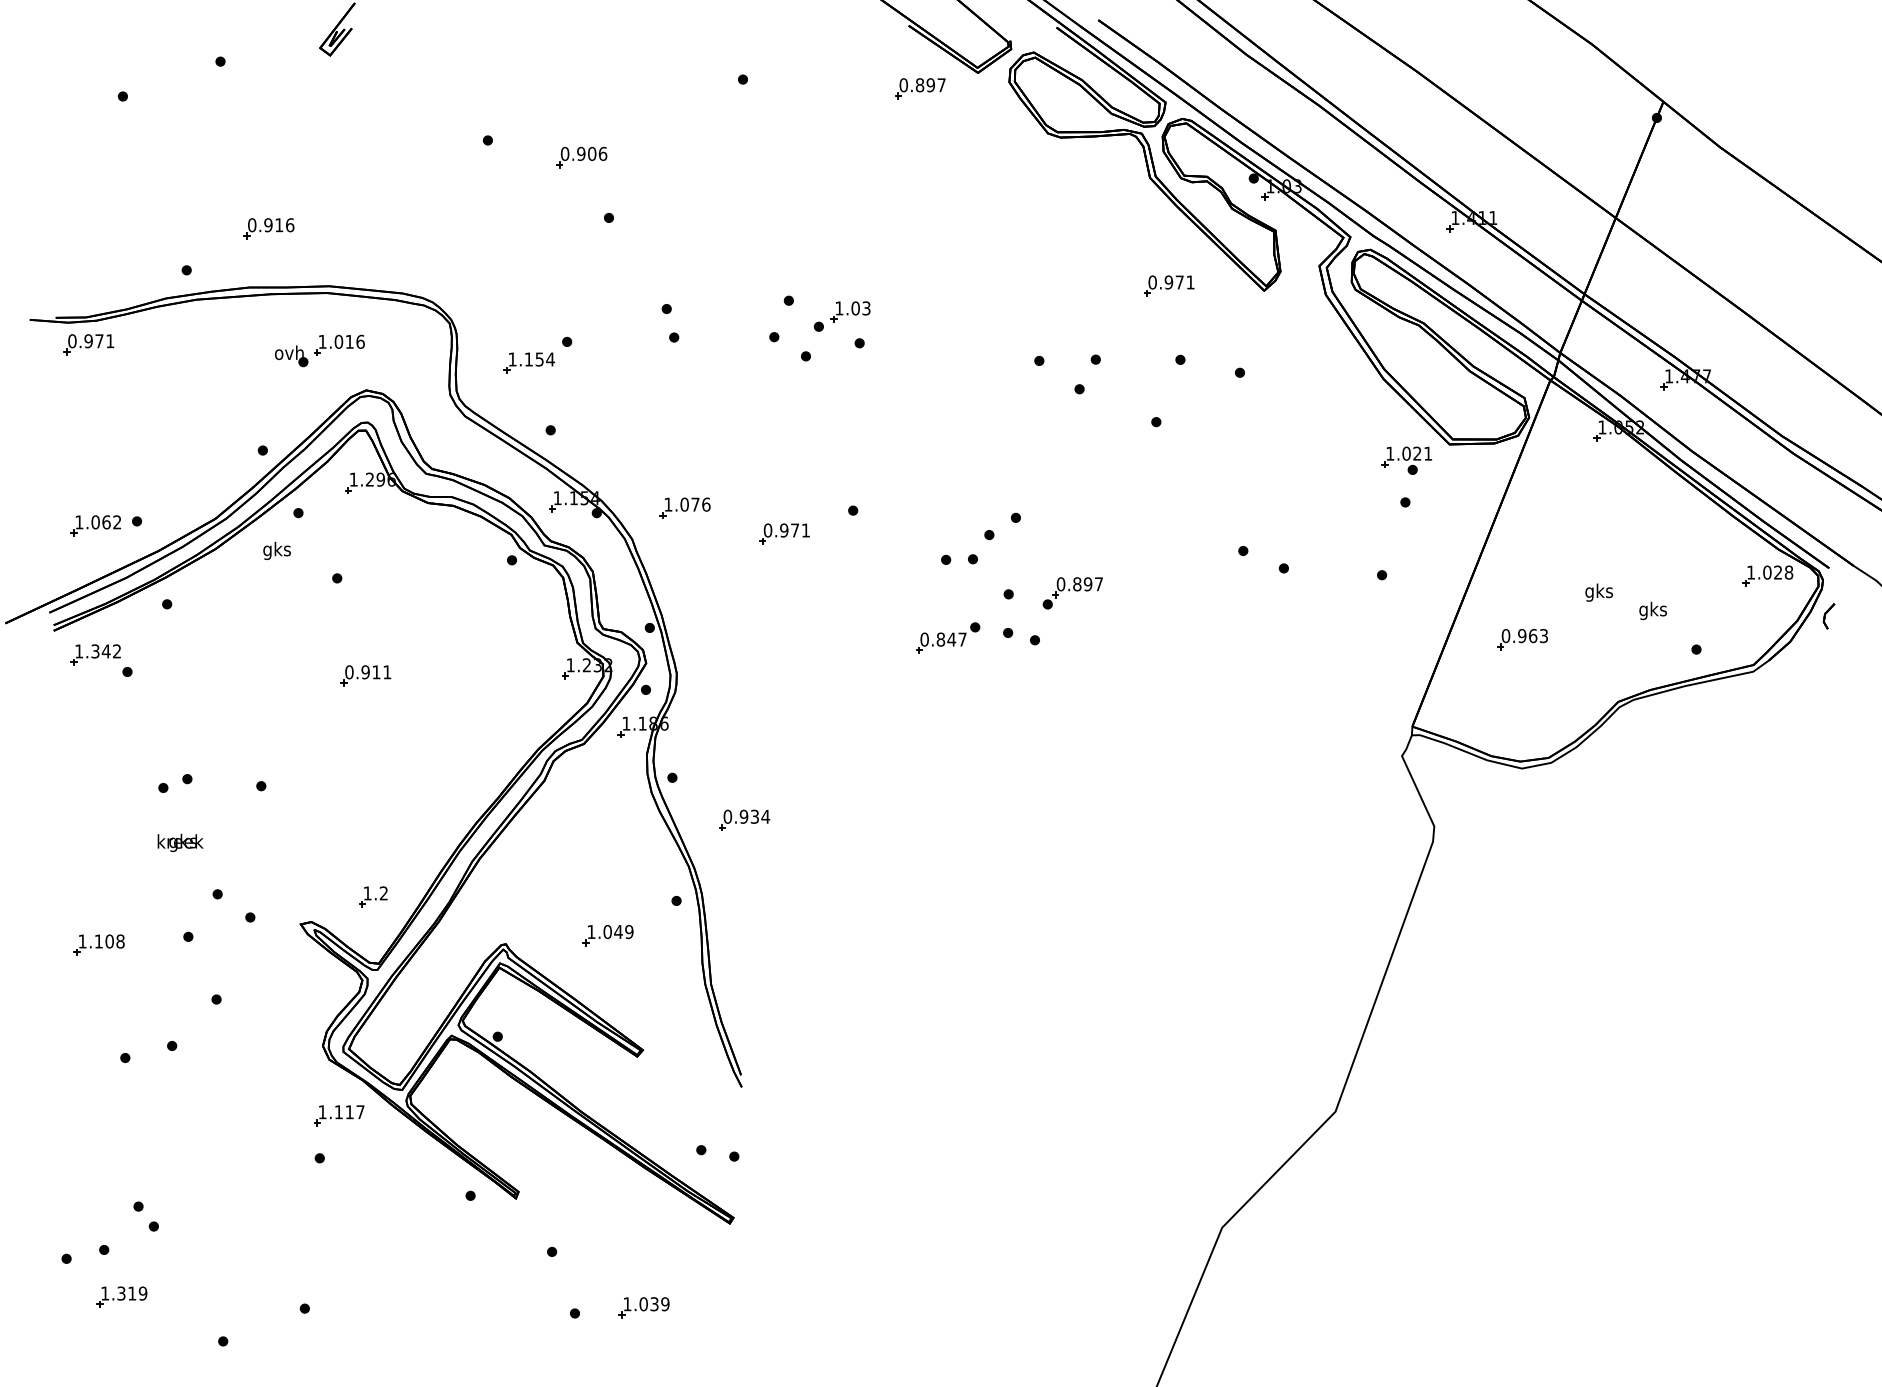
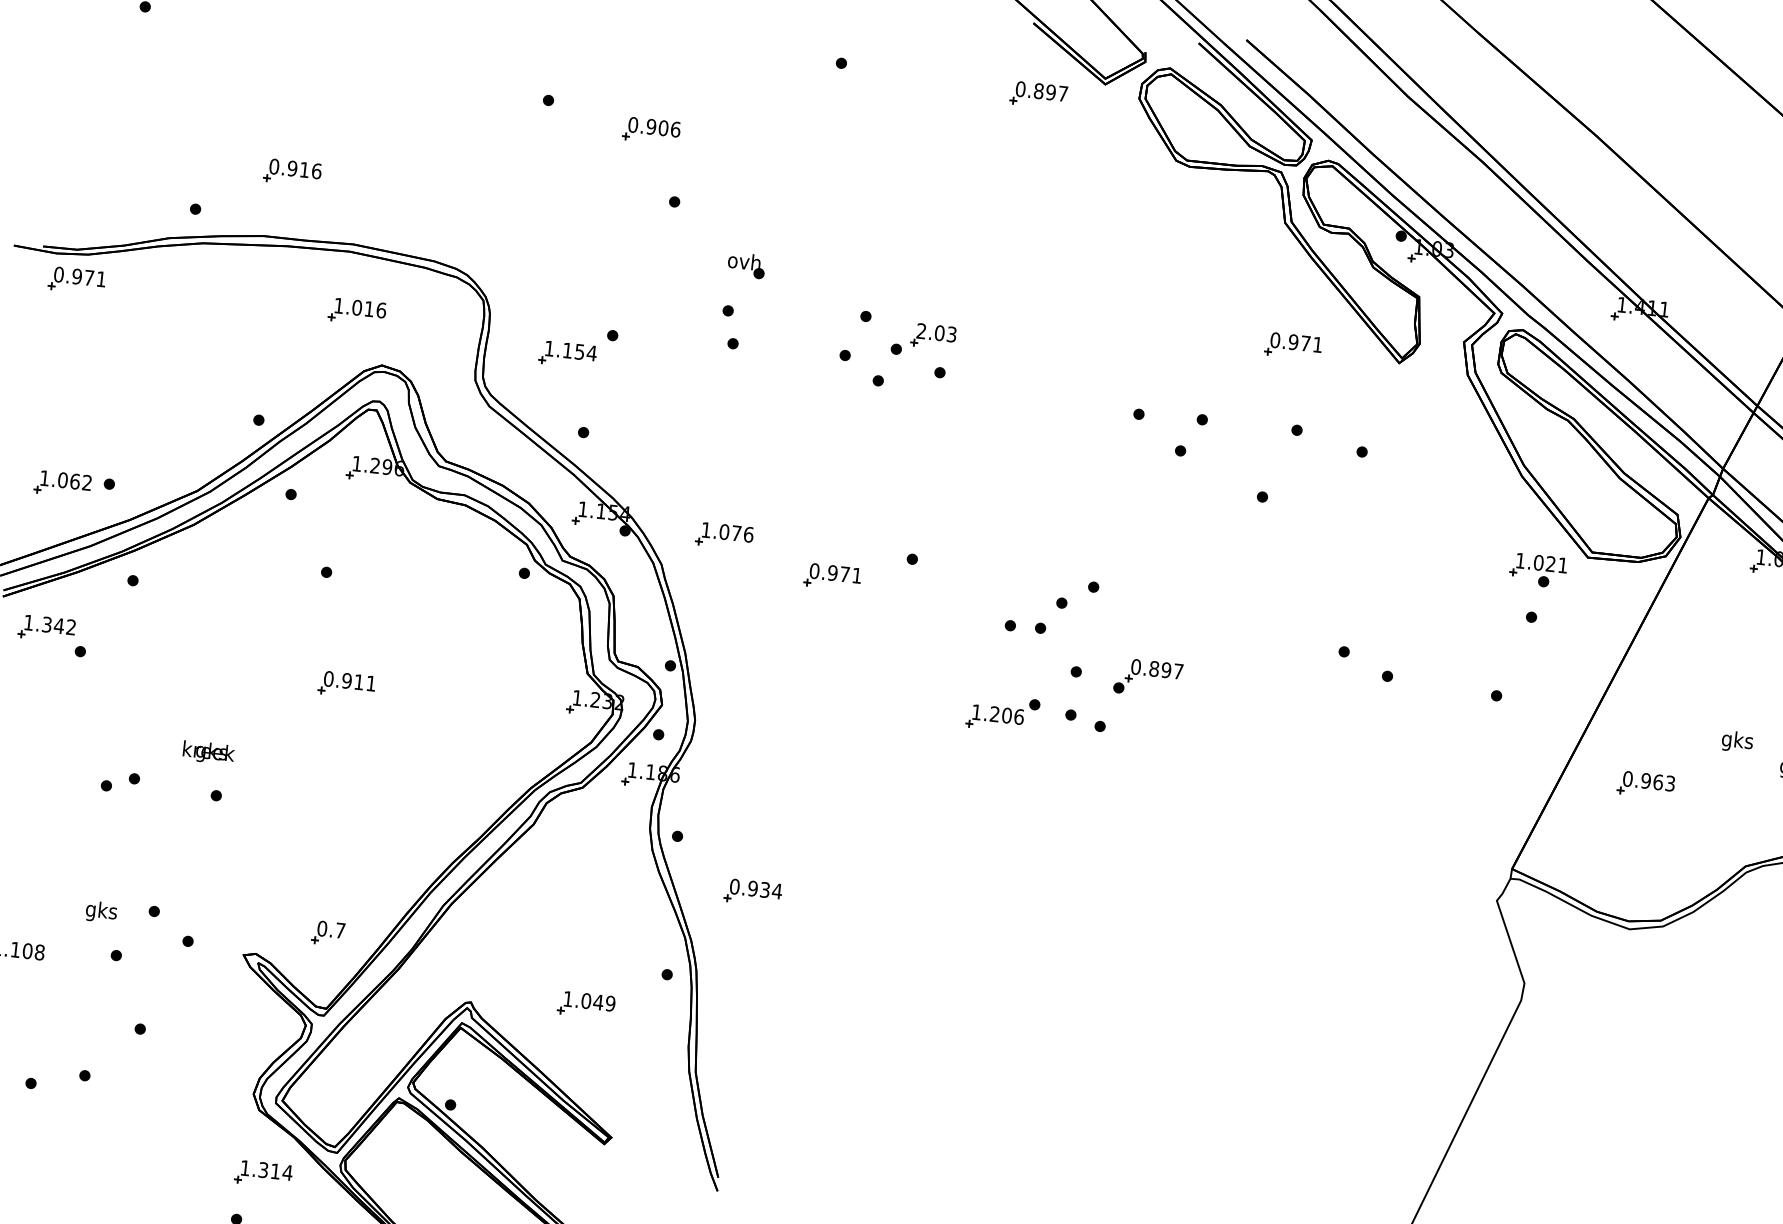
text: (839, 308) -> (921, 331), 1.03 -> 2.03
part: (291, 356) -> (746, 265), moved
text: (276, 550) -> (100, 911), moved
text: (943, 639) -> (997, 714), 0.847 -> 1.206
text: (180, 842) -> (208, 752), moved
text: (375, 893) -> (331, 929), 1.2 -> 0.7
text: (349, 1112) -> (275, 1171), 1.117 -> 1.314

